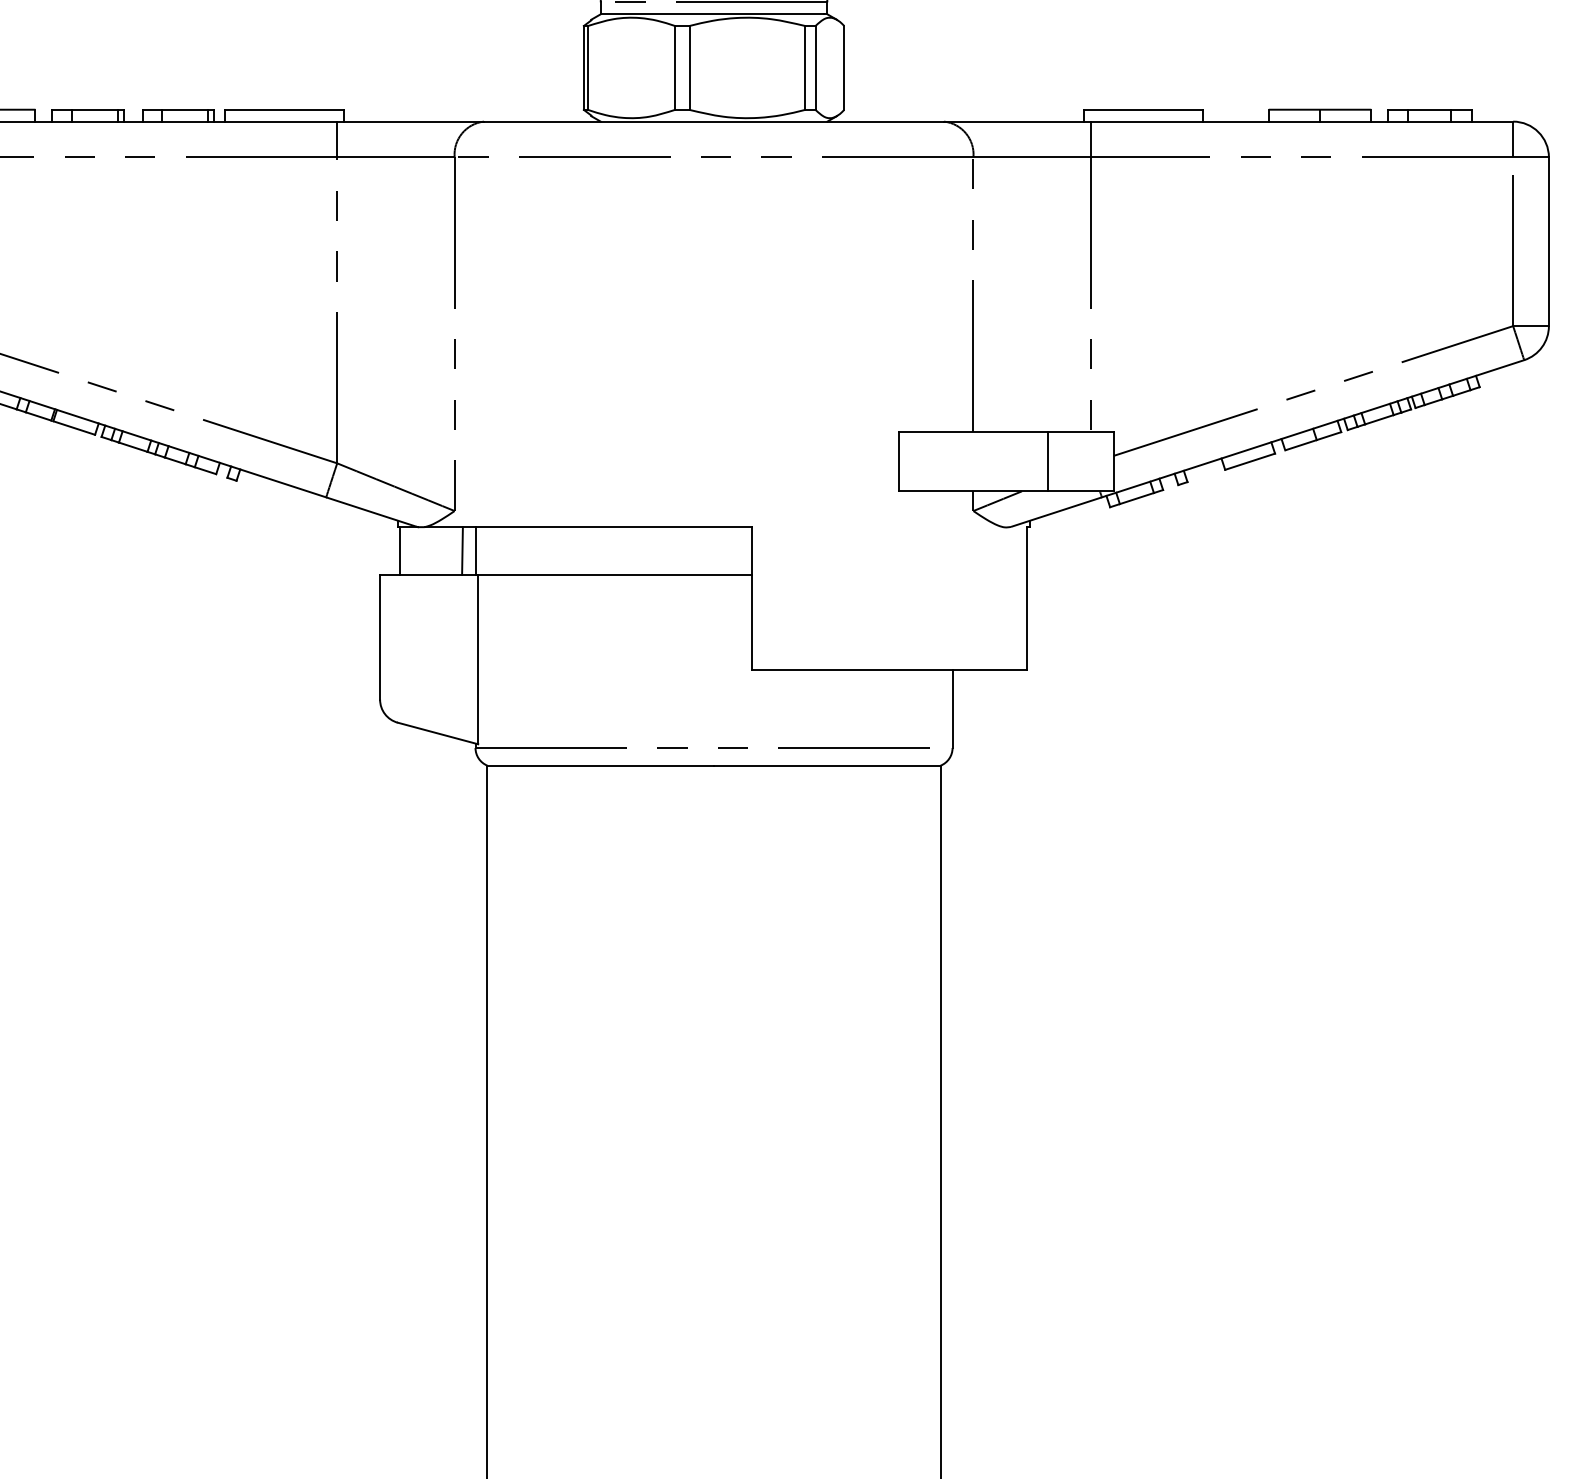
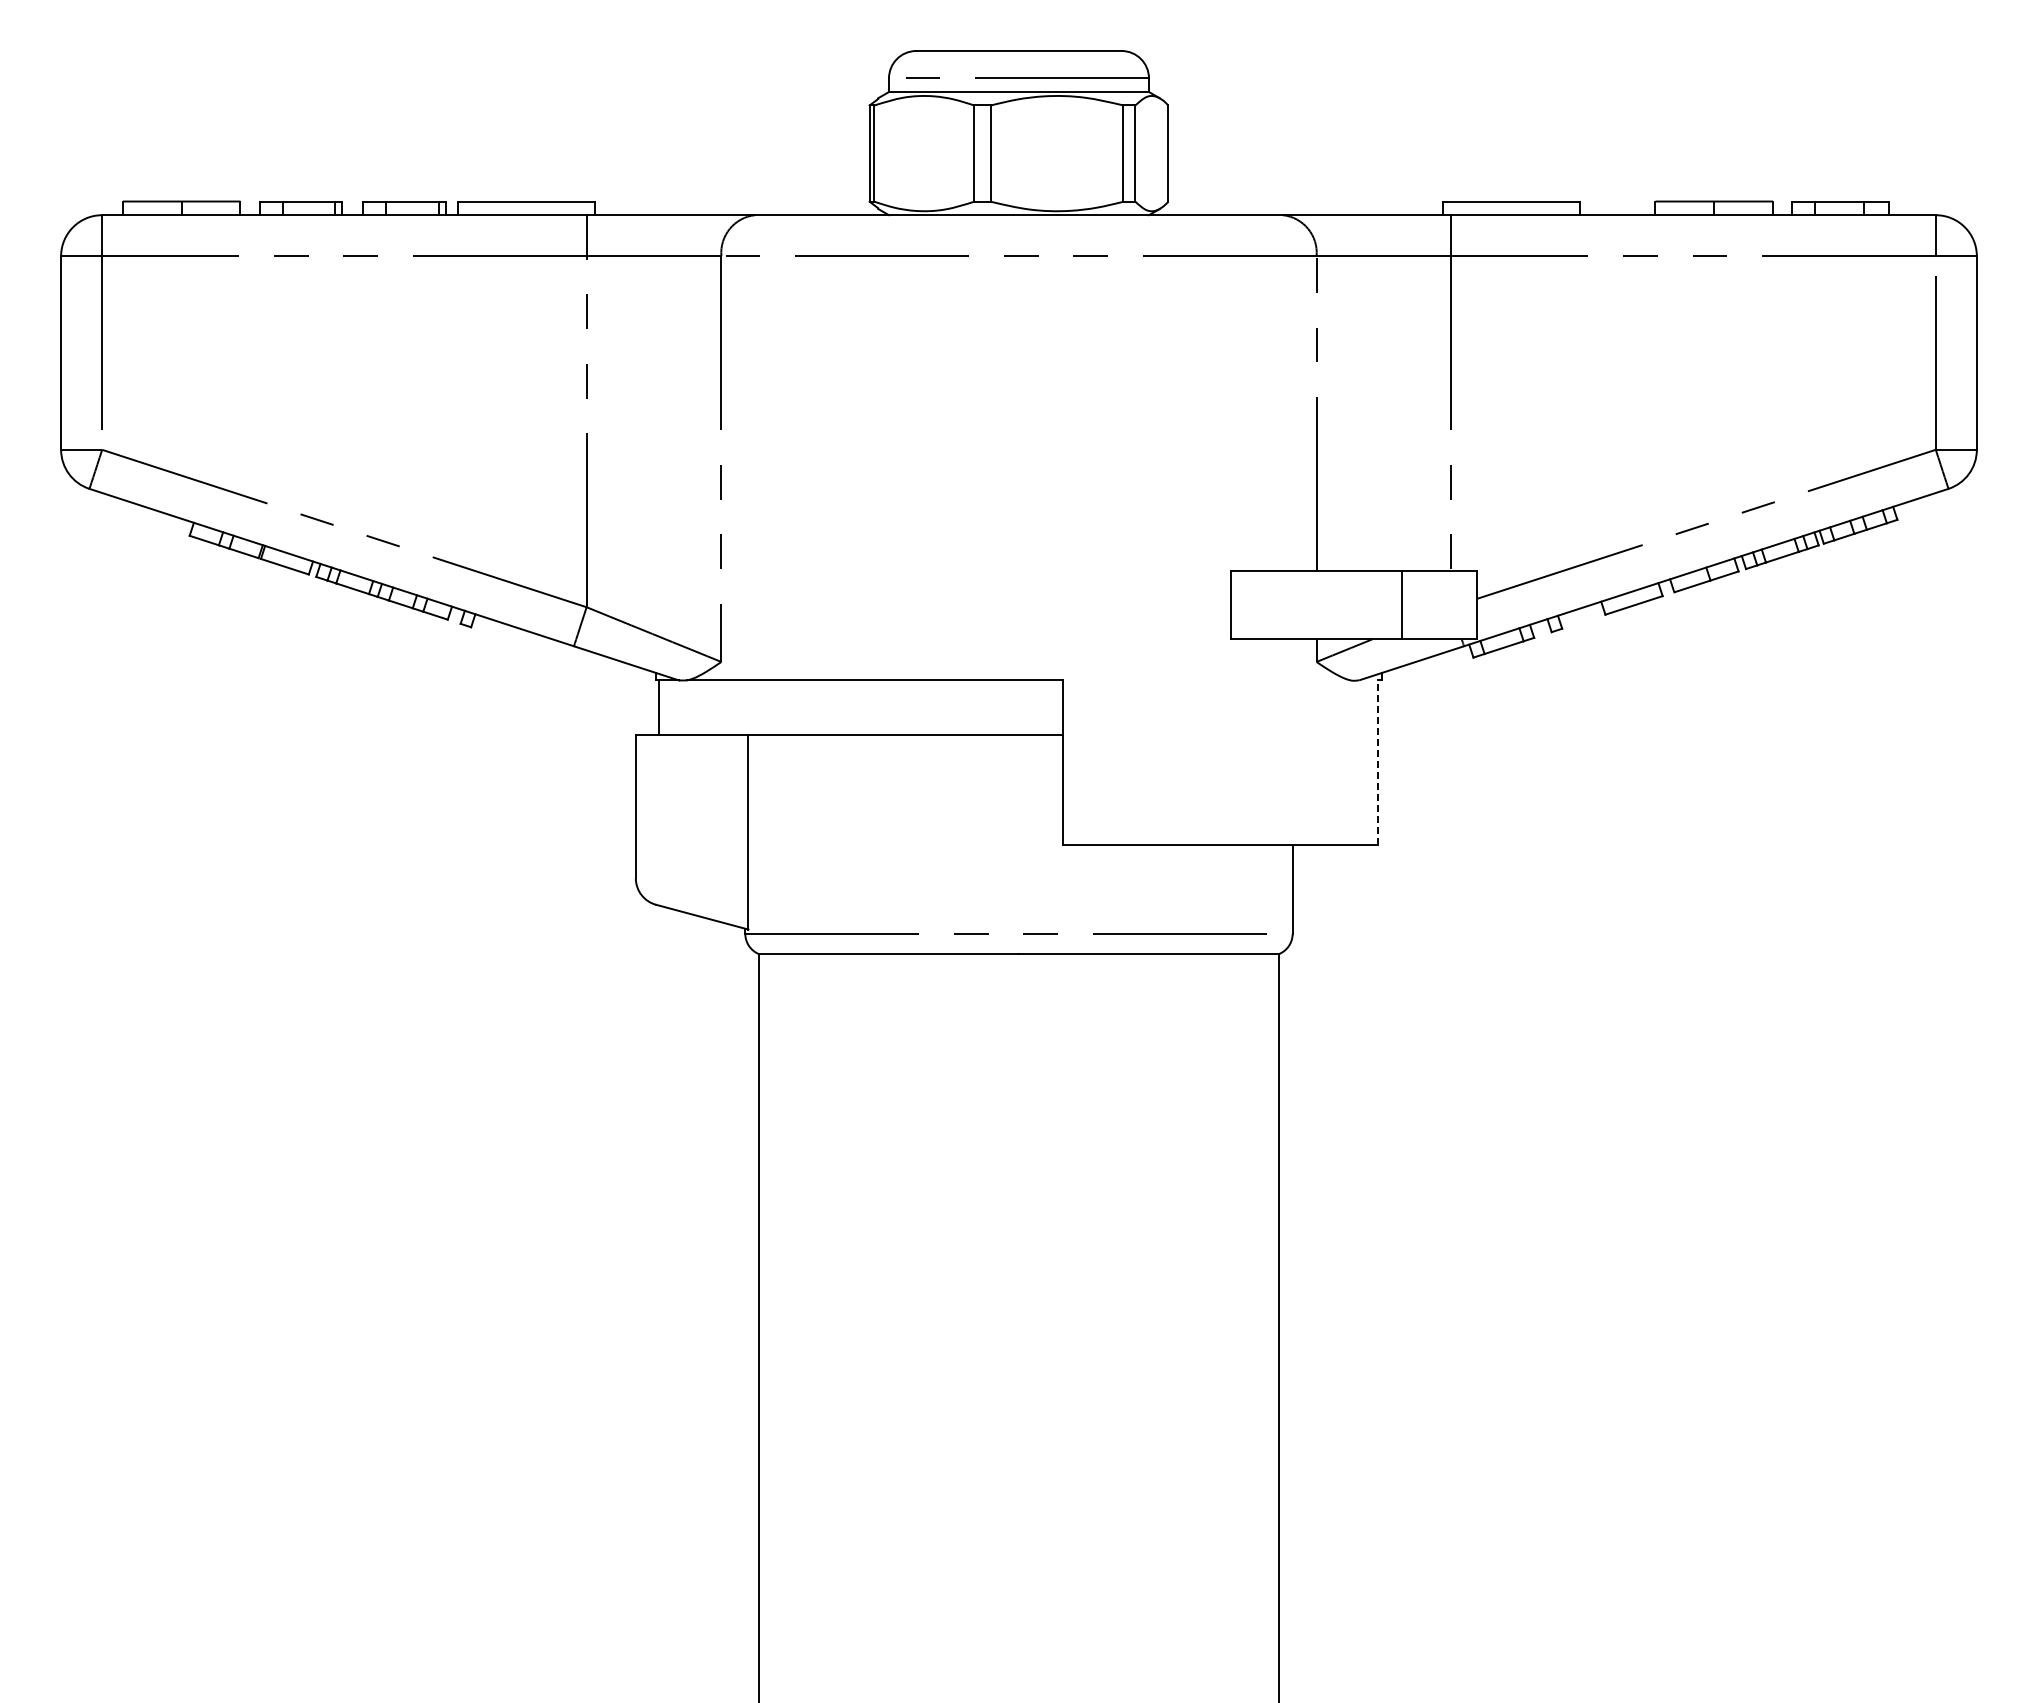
line: (461, 550) -> (729, 707), removed
line: (475, 550) -> (745, 707), removed
line: (1027, 598) -> (1378, 762), solid -> dashed

